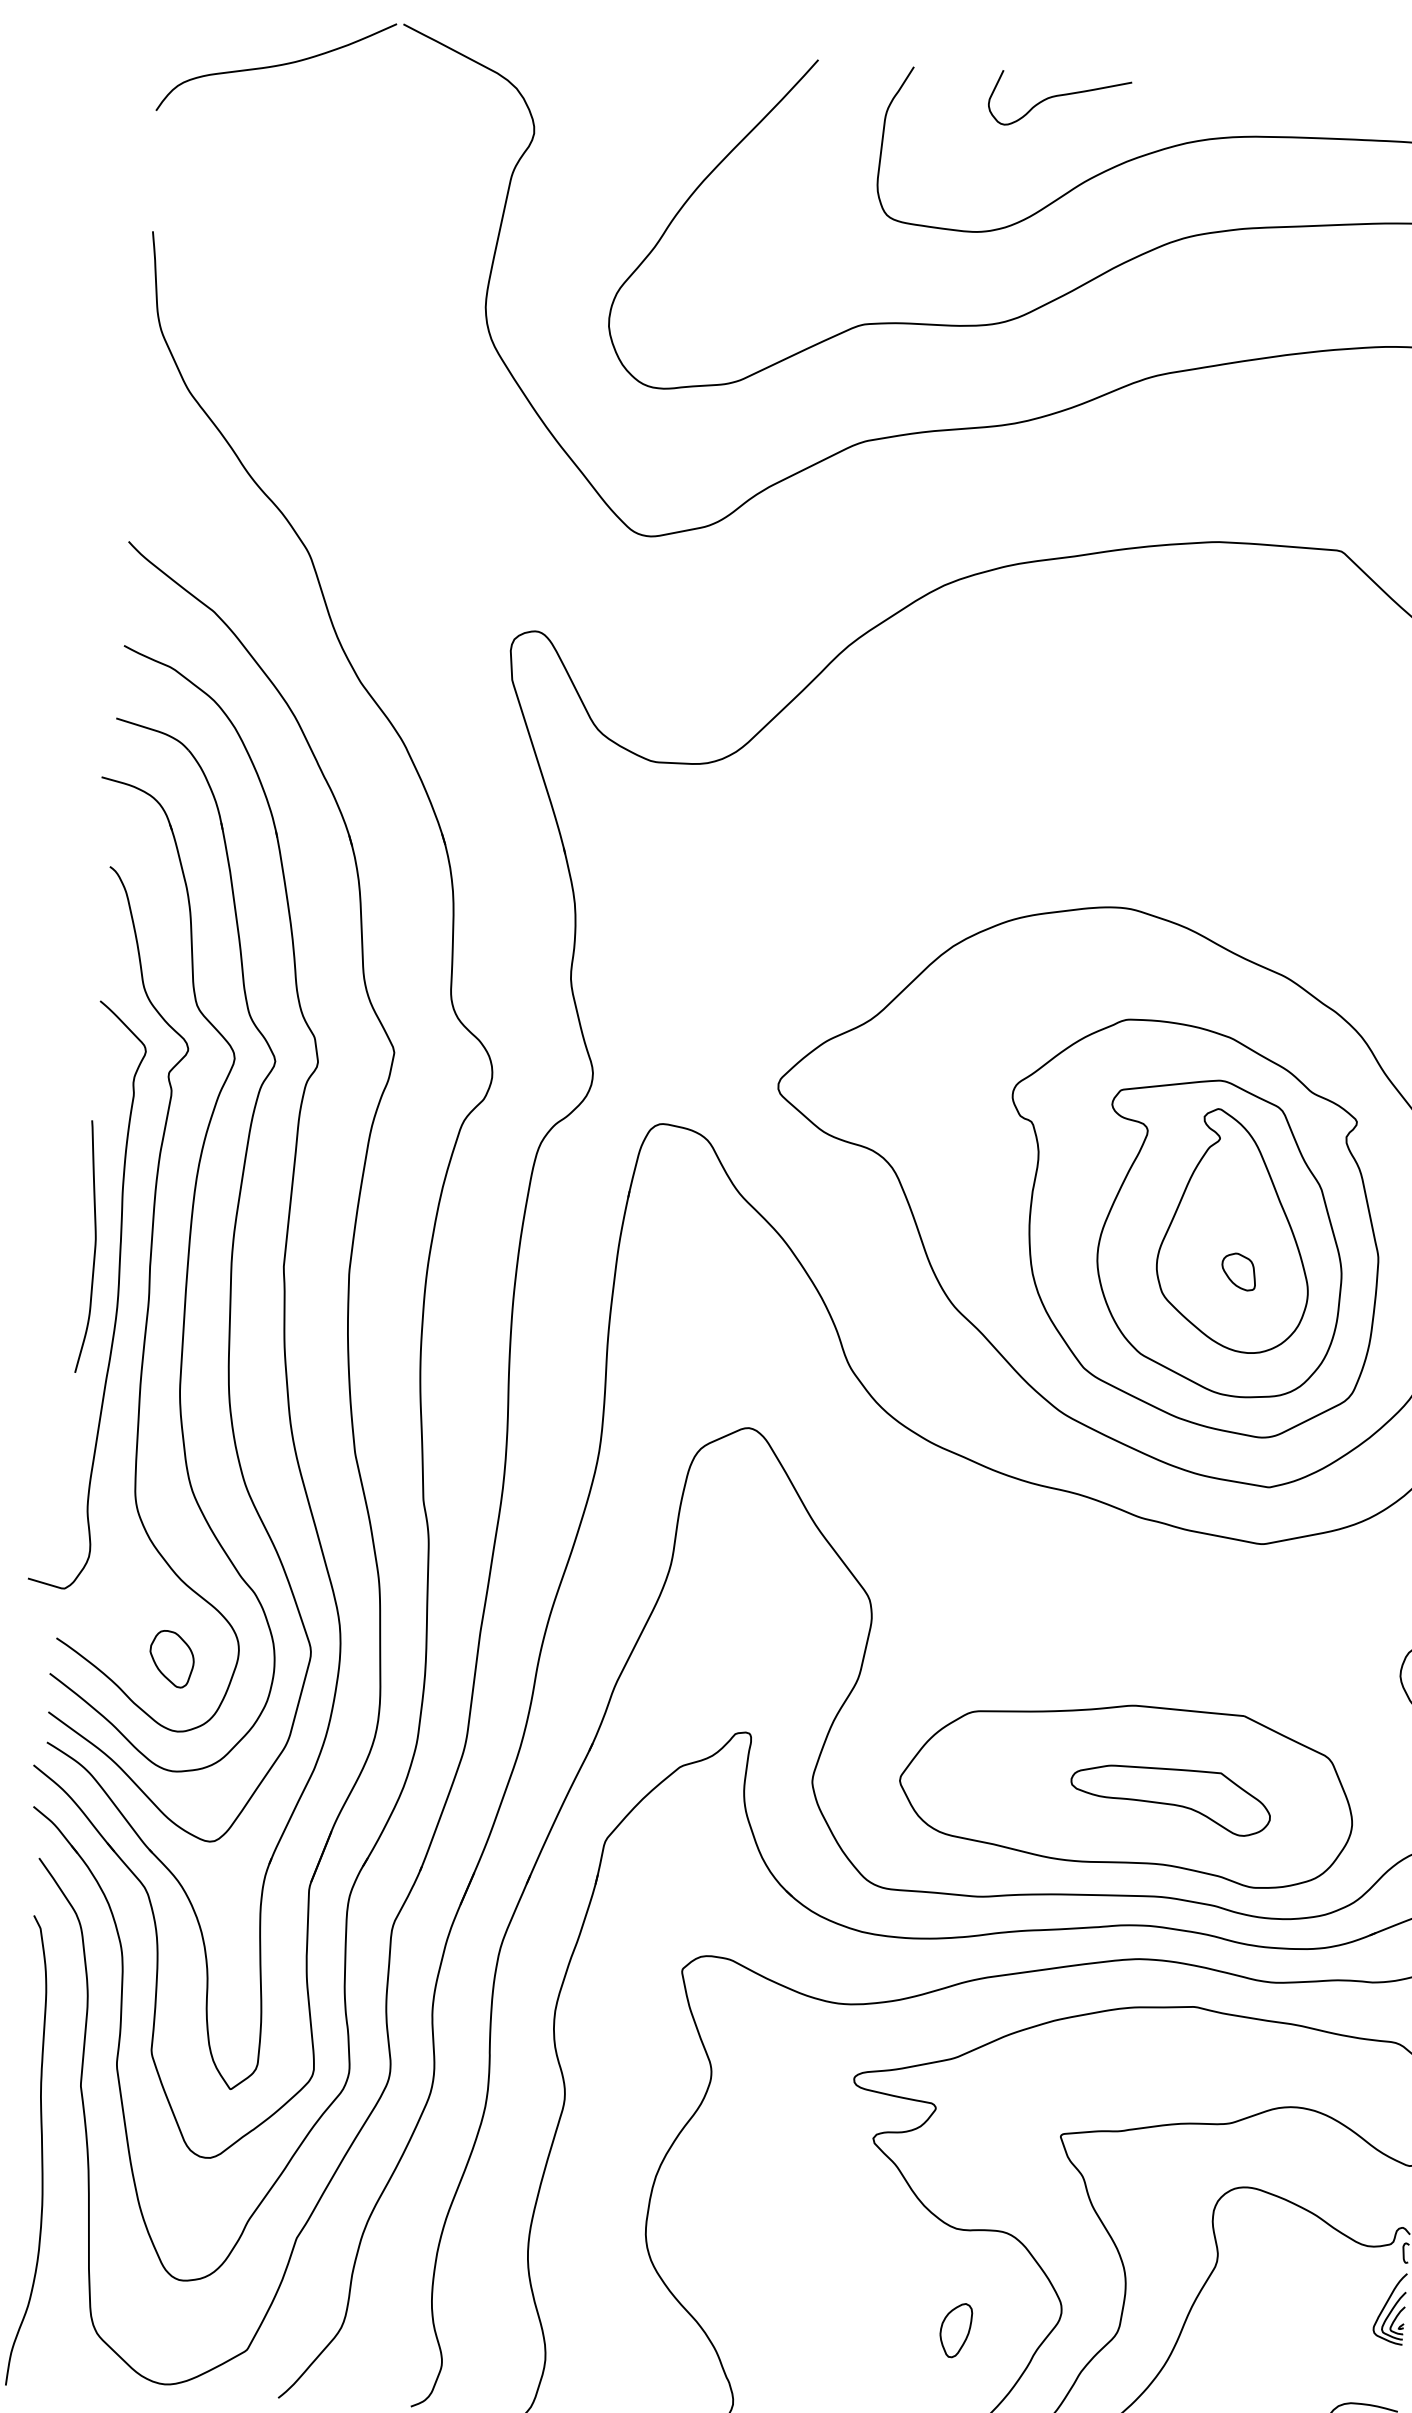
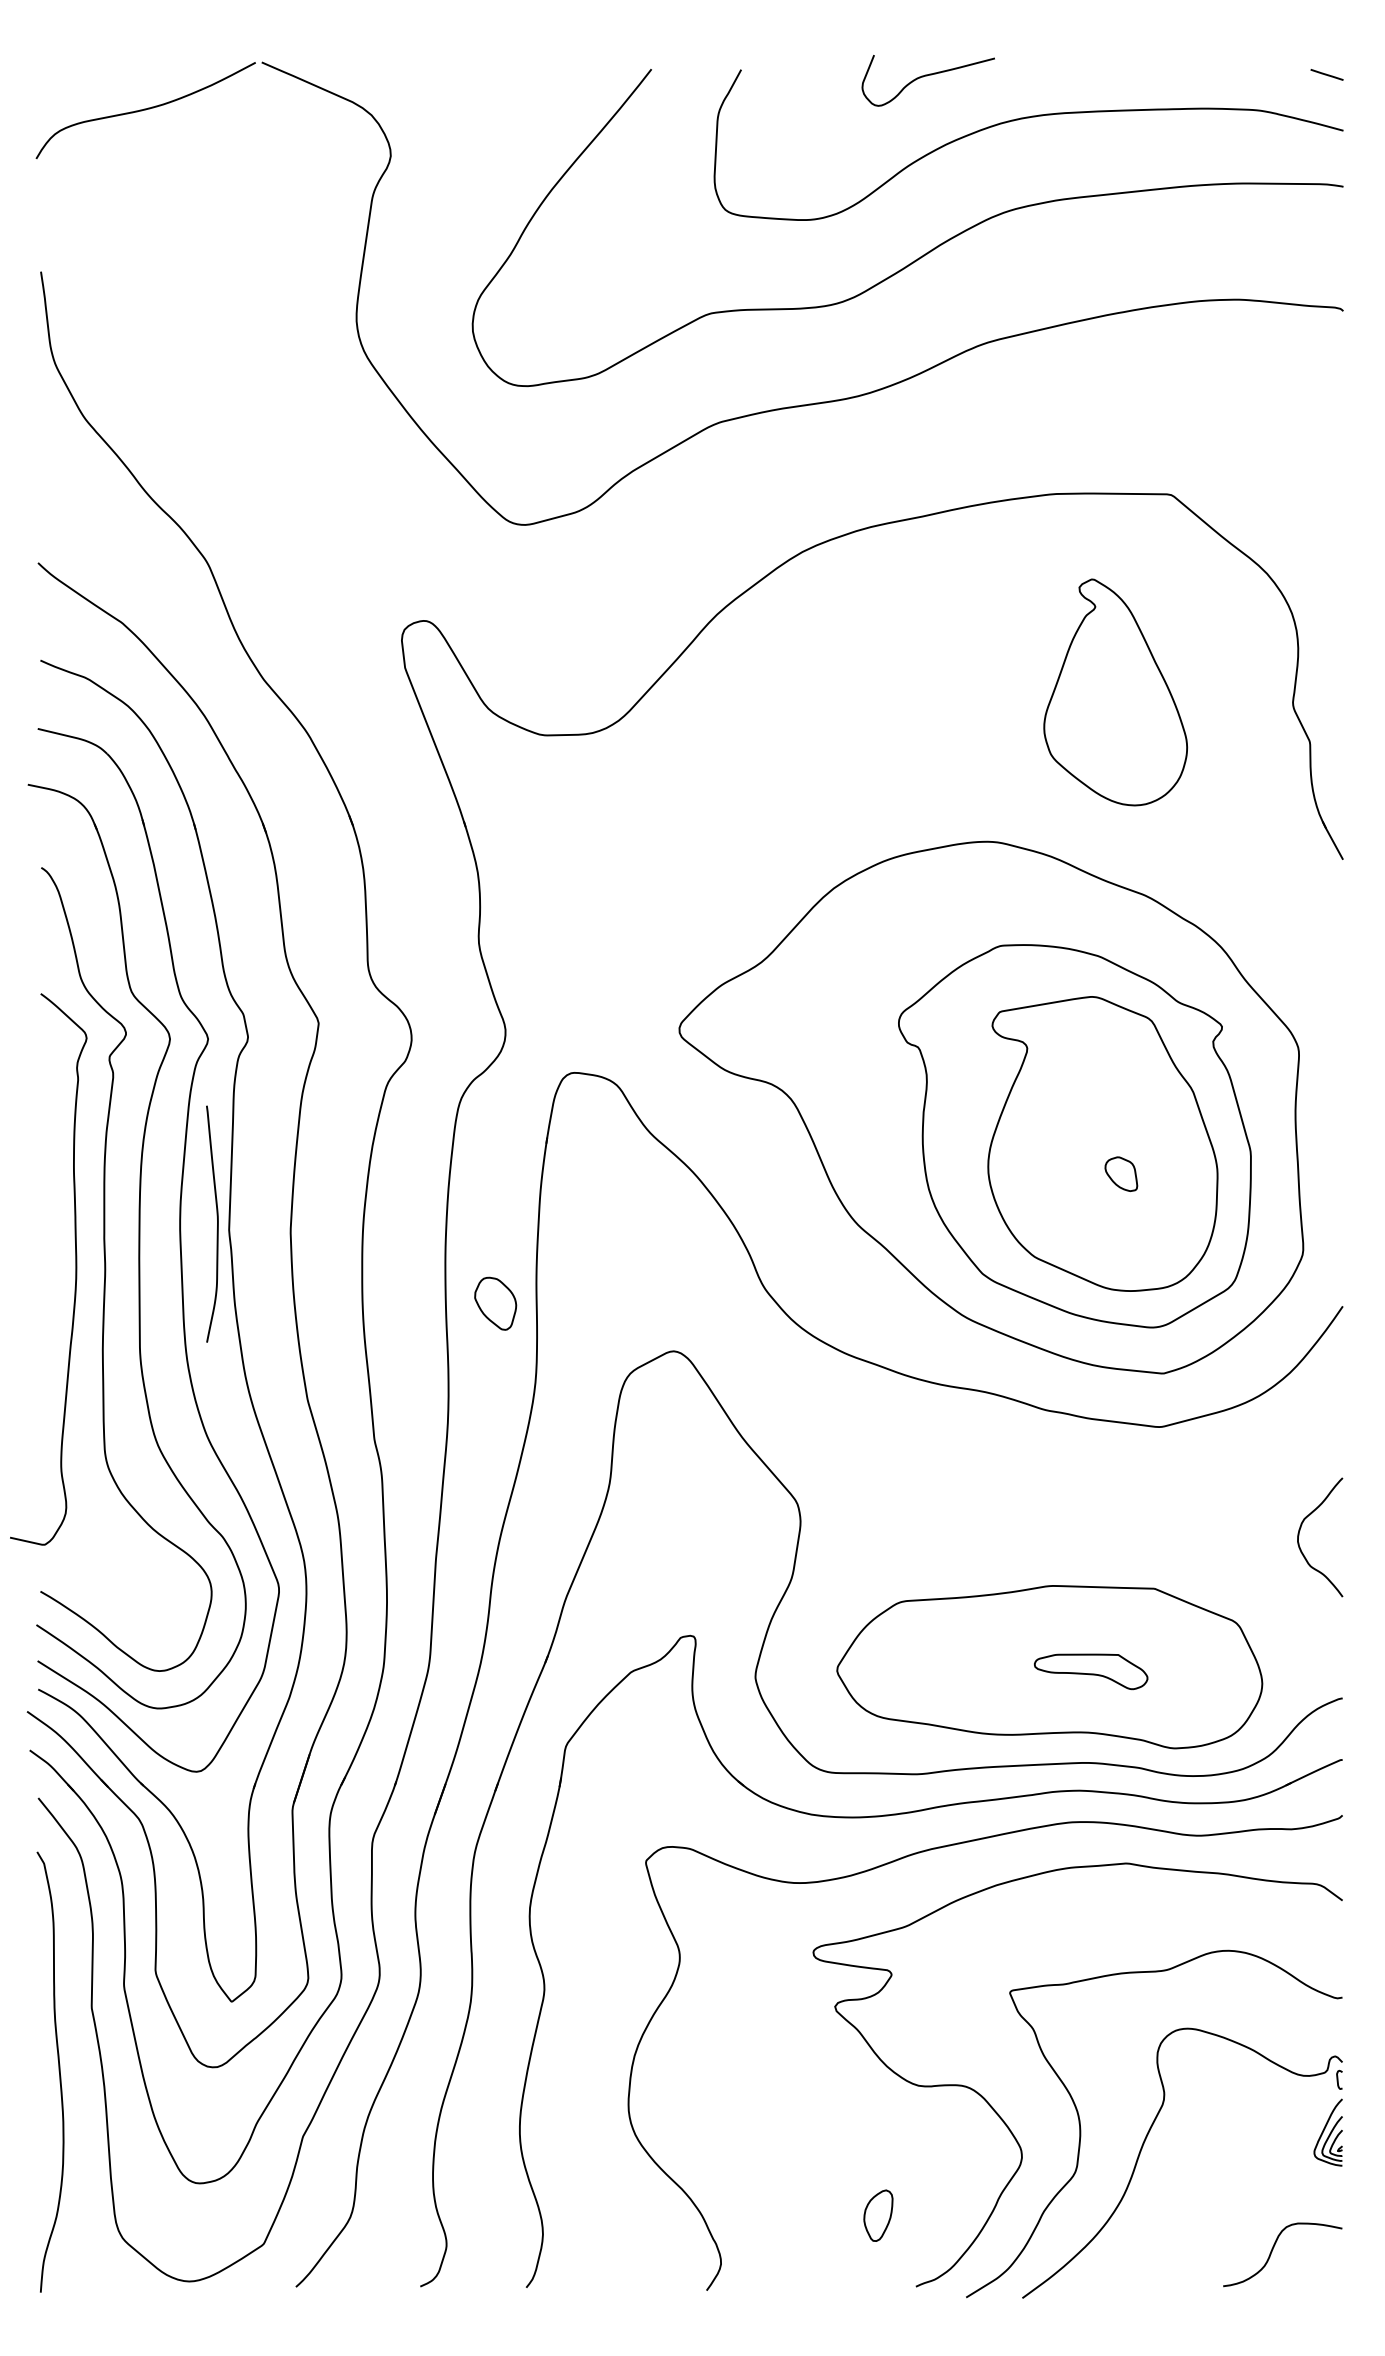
curve: (1058, 96) -> (927, 76), moved
part: (1235, 1231) -> (1115, 692), moved
curve: (94, 1246) -> (217, 1223), moved
part: (171, 1658) -> (495, 1303), moved
part: (1169, 1799) -> (1090, 1671), size x0.6
part: (955, 2330) -> (878, 2215), moved

